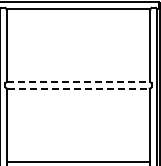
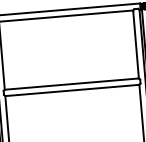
line: (78, 81) -> (71, 83), dashed -> solid
line: (78, 88) -> (72, 90), dashed -> solid

